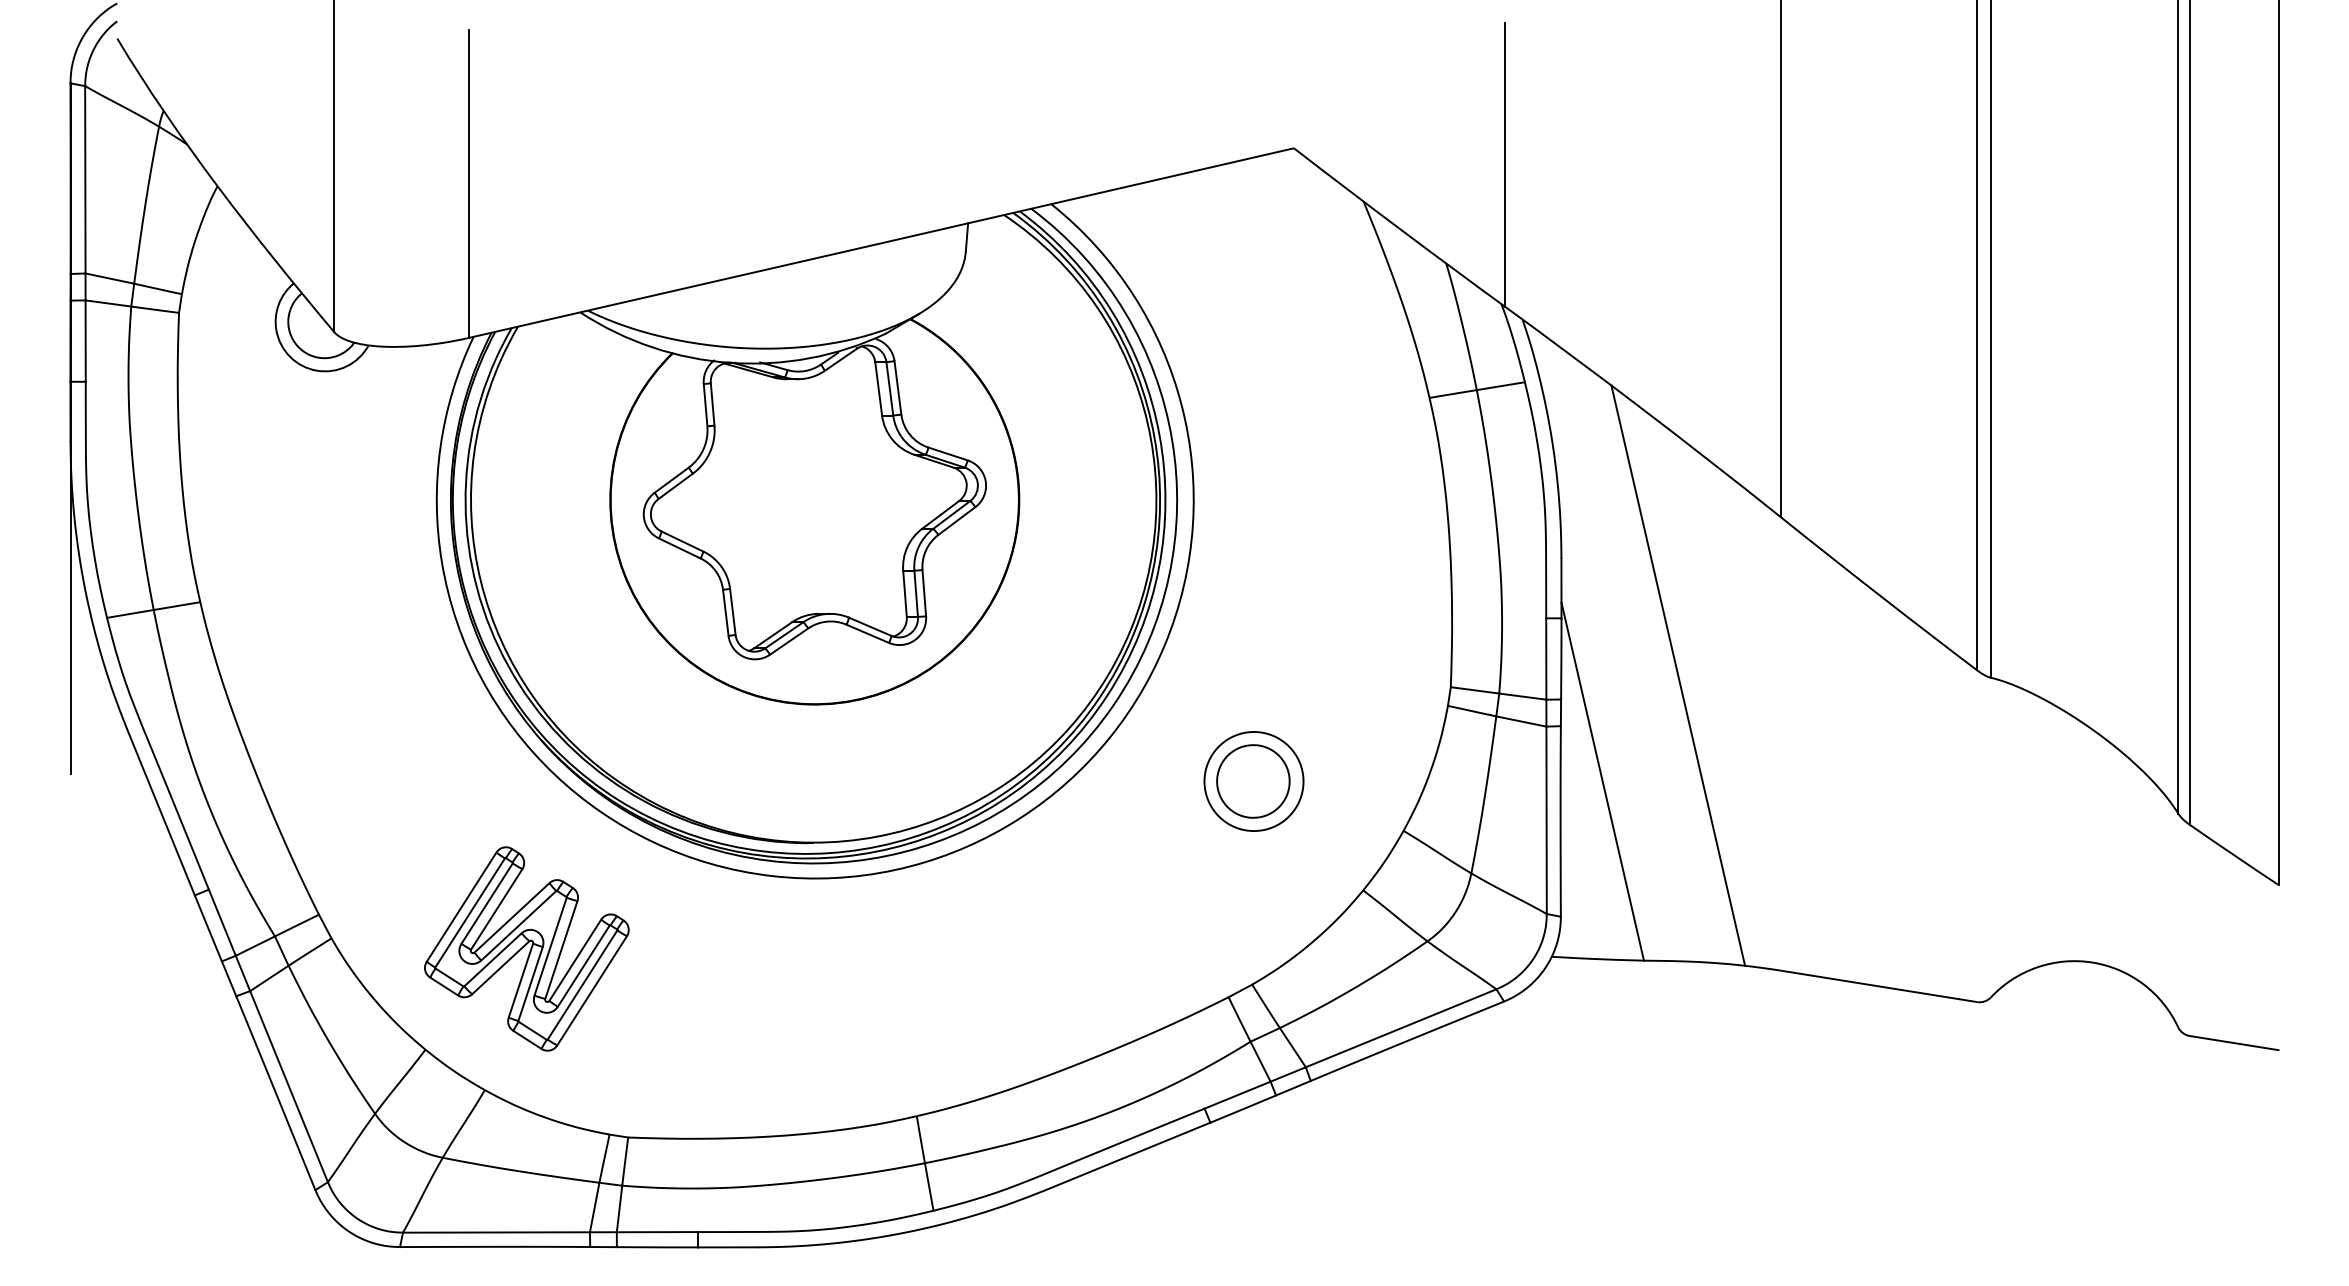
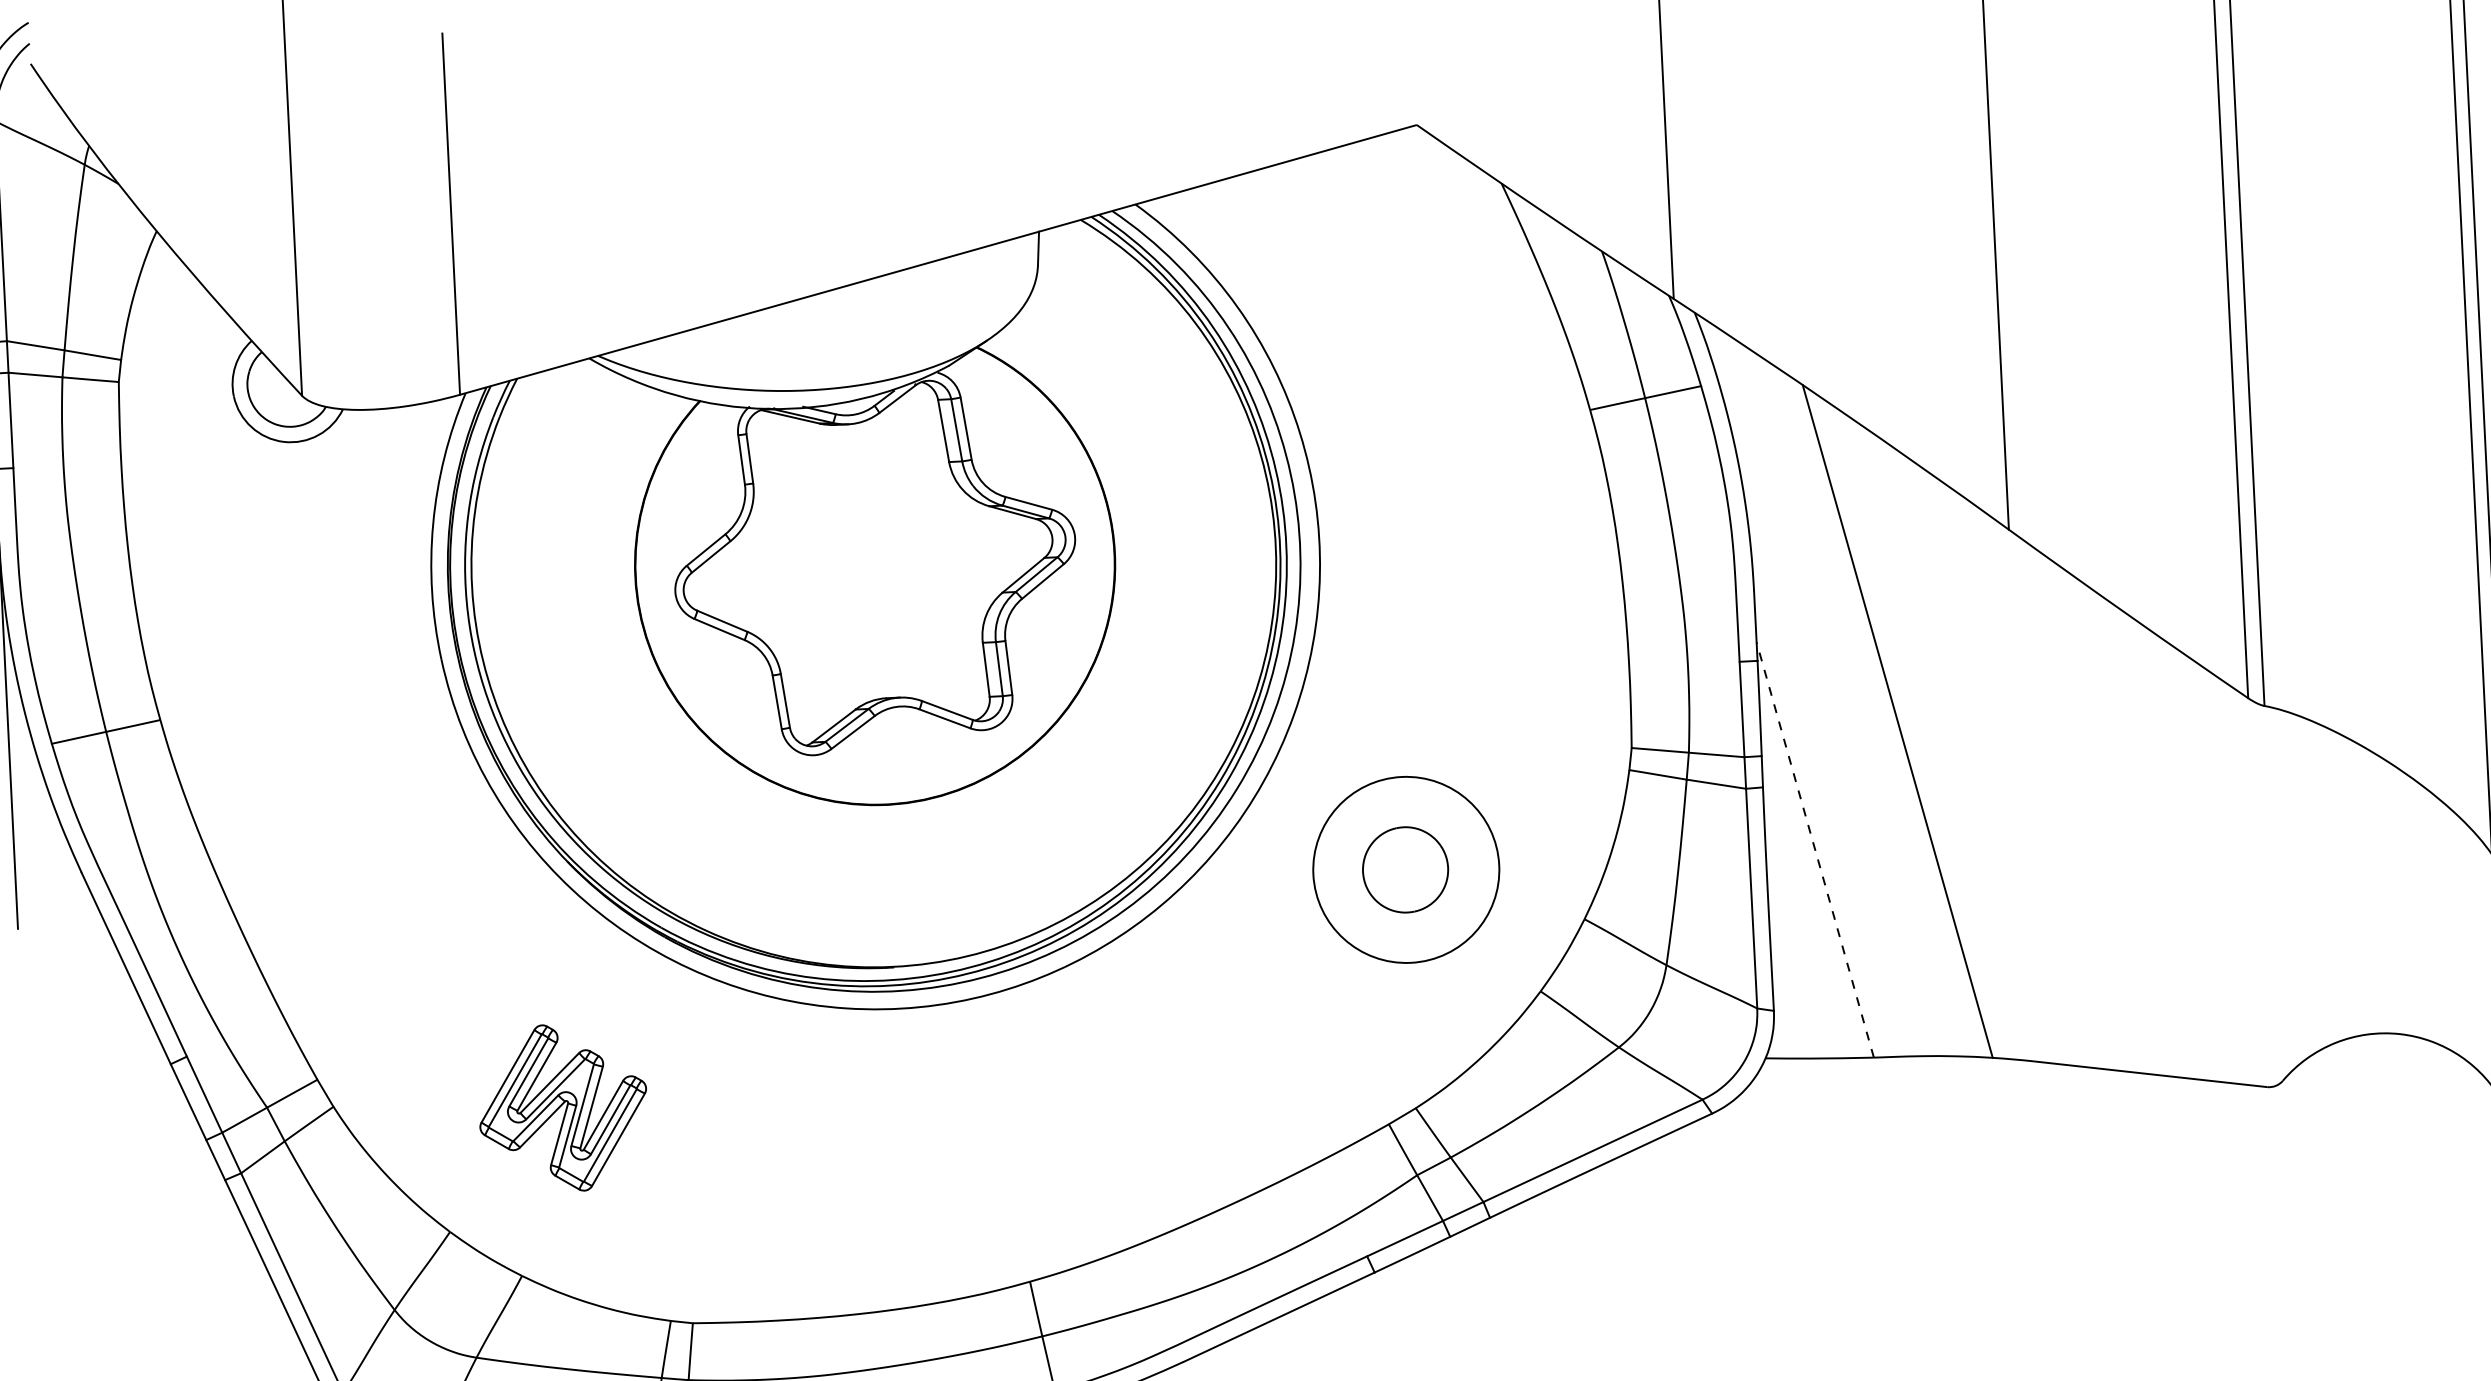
circle: (1253, 781) -> (1405, 869), size x1.6
line: (1602, 781) -> (1814, 849), solid -> dashed
part: (526, 948) -> (562, 1107), size x0.7

